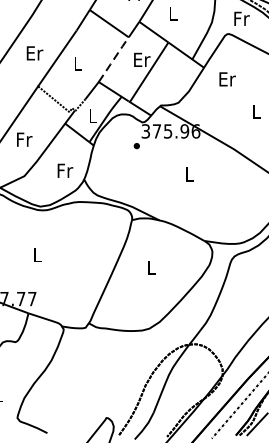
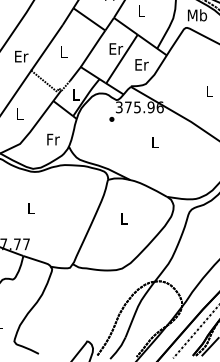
text: (241, 18) -> (197, 15), Fr -> Mb
text: (34, 53) -> (21, 56), moved
line: (114, 59) -> (93, 48), dashed -> solid
text: (226, 78) -> (141, 64), moved
text: (24, 138) -> (20, 113), Fr -> L

